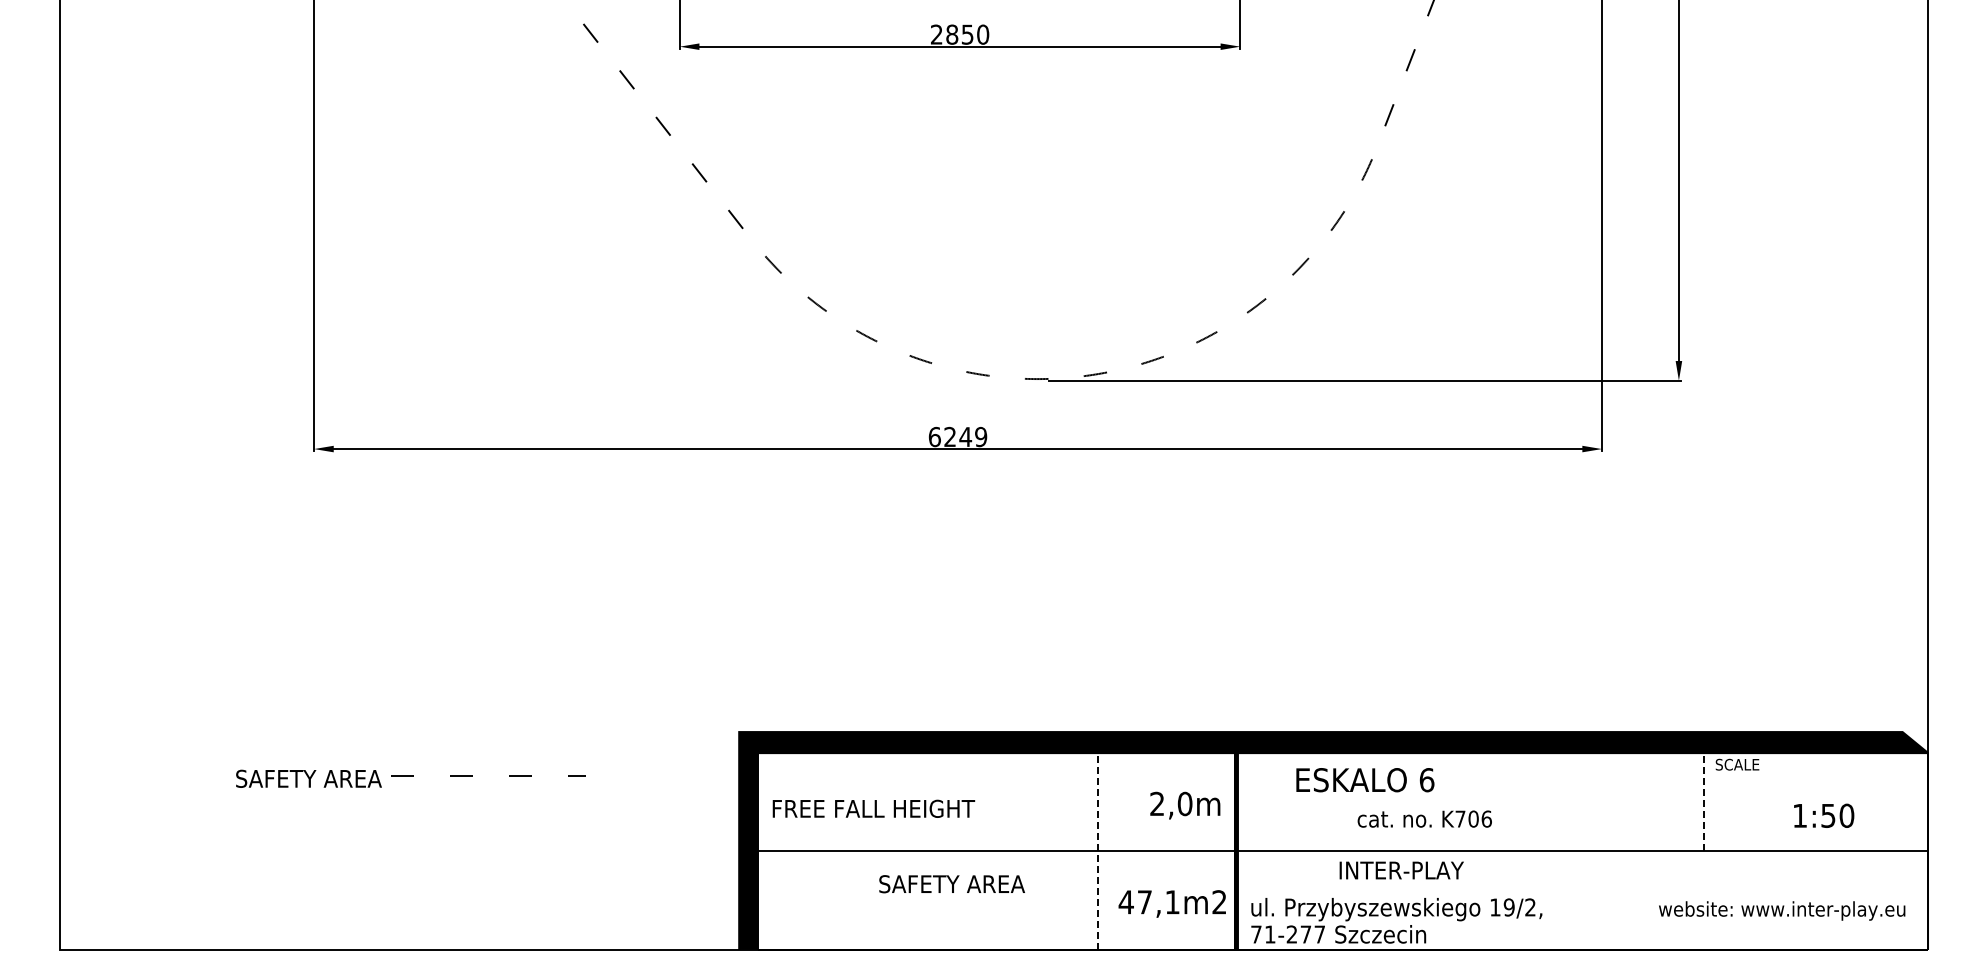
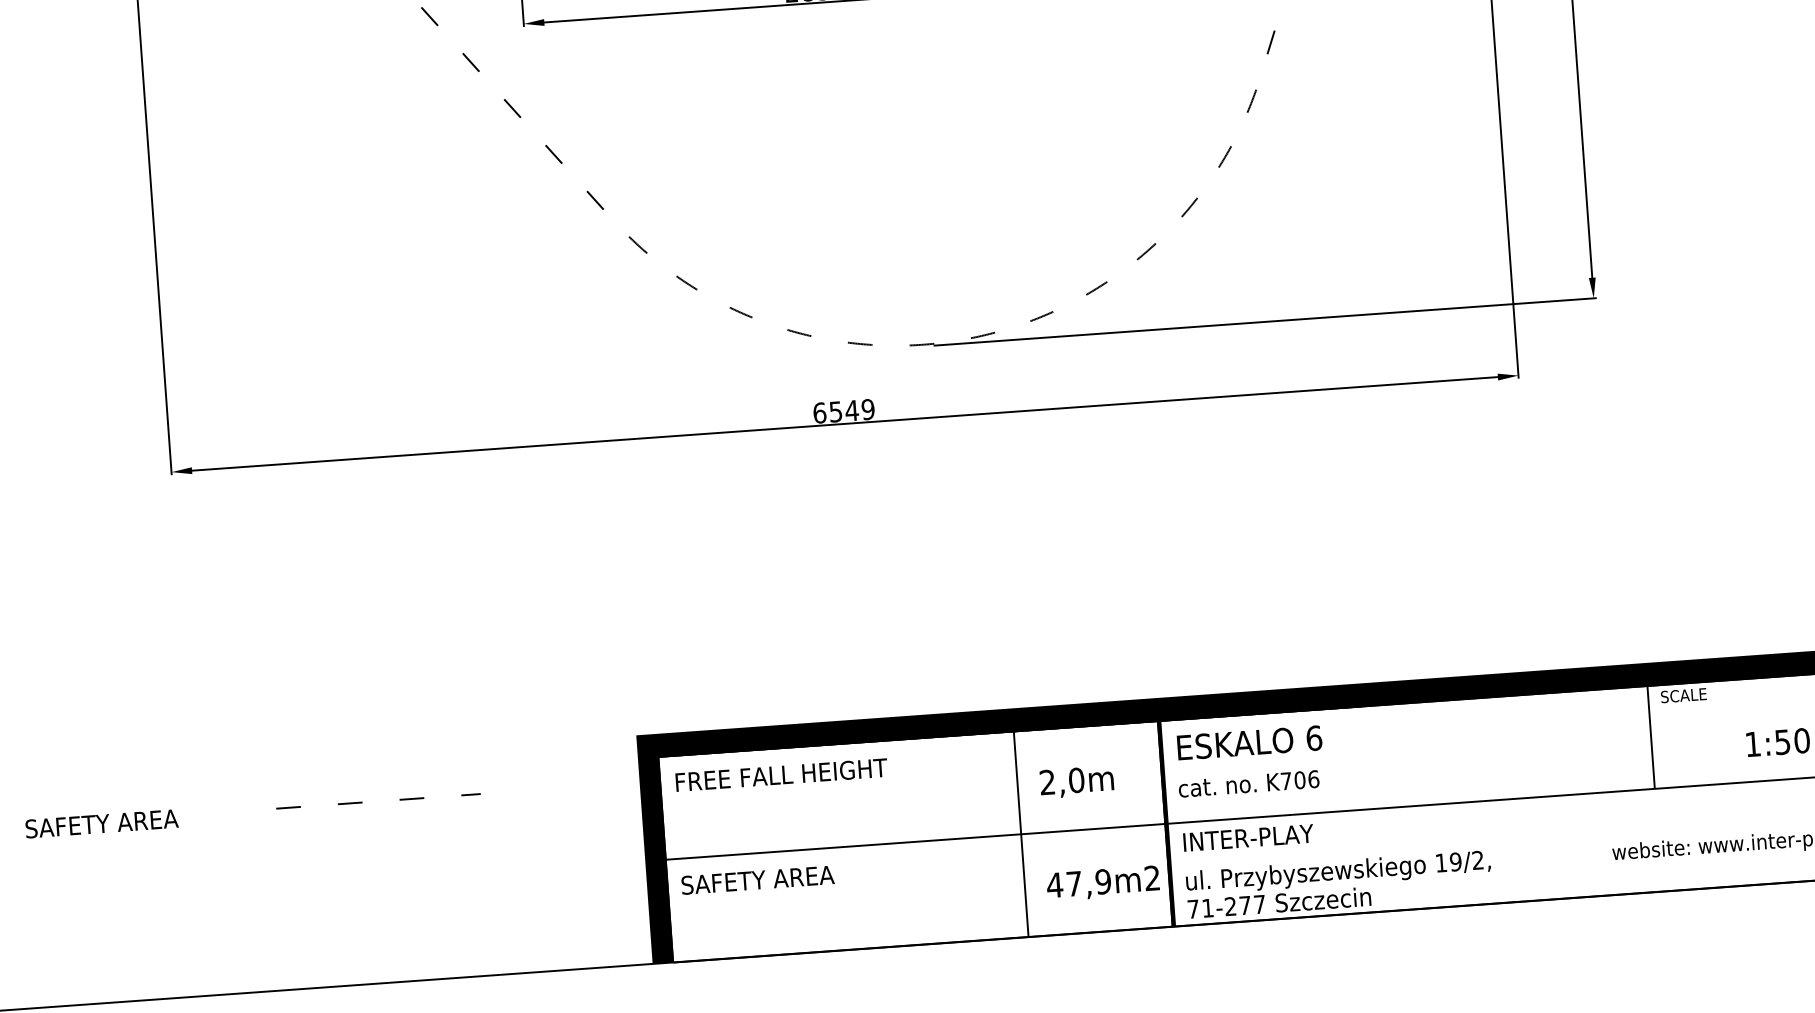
text: (949, 436) -> (835, 411), 6249 -> 6549
text: (308, 778) -> (101, 823), moved
text: (1365, 780) -> (1249, 743), moved
line: (1703, 801) -> (1651, 736), dashed -> solid
text: (1185, 805) -> (1077, 781), moved
text: (873, 808) -> (781, 774), moved
text: (1424, 818) -> (1248, 783), moved
line: (1097, 850) -> (1020, 833), dashed -> solid
text: (1401, 870) -> (1248, 837), moved
text: (951, 884) -> (757, 880), moved
text: (1172, 902) -> (1103, 882), 47,1m2 -> 47,9m2

